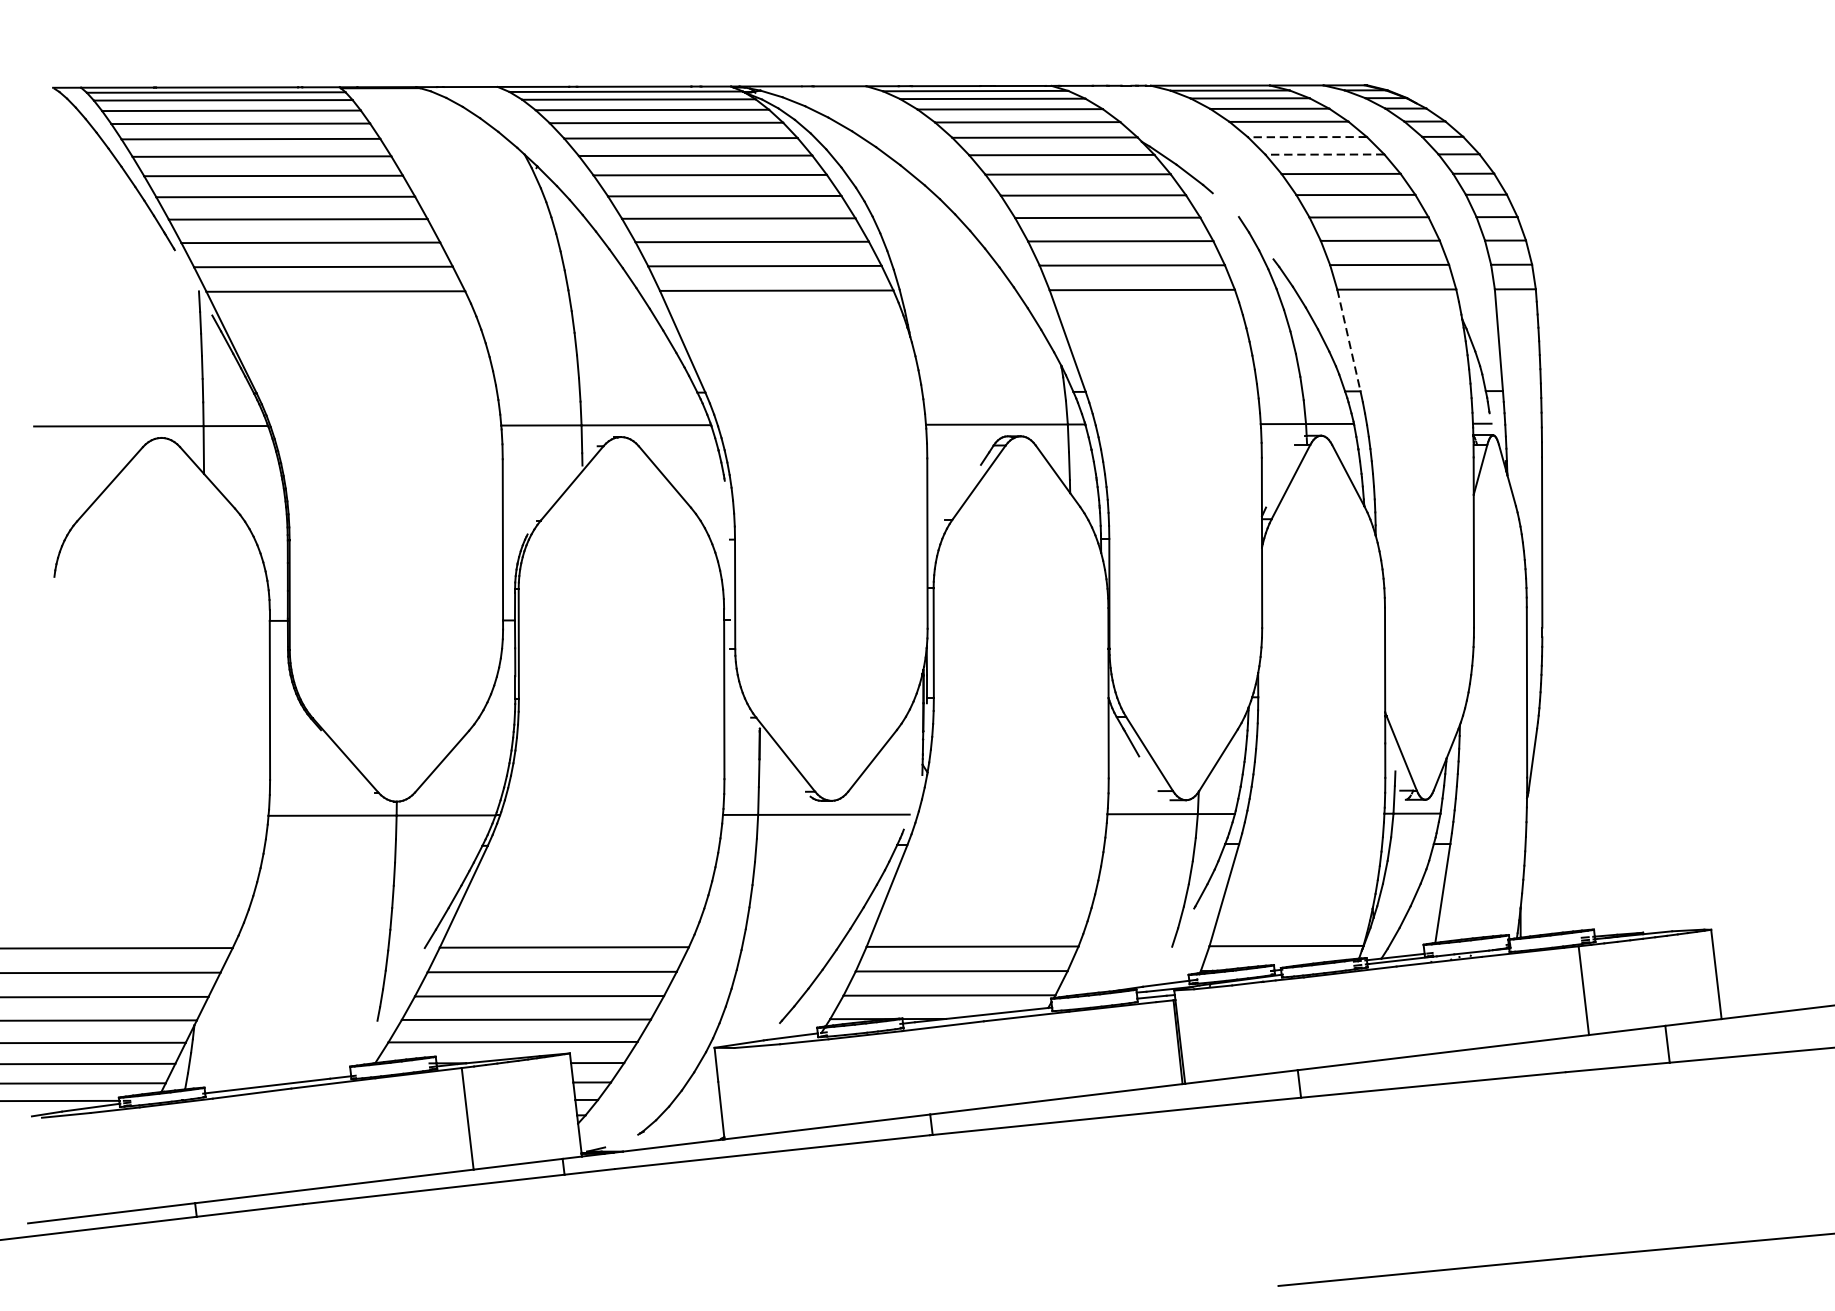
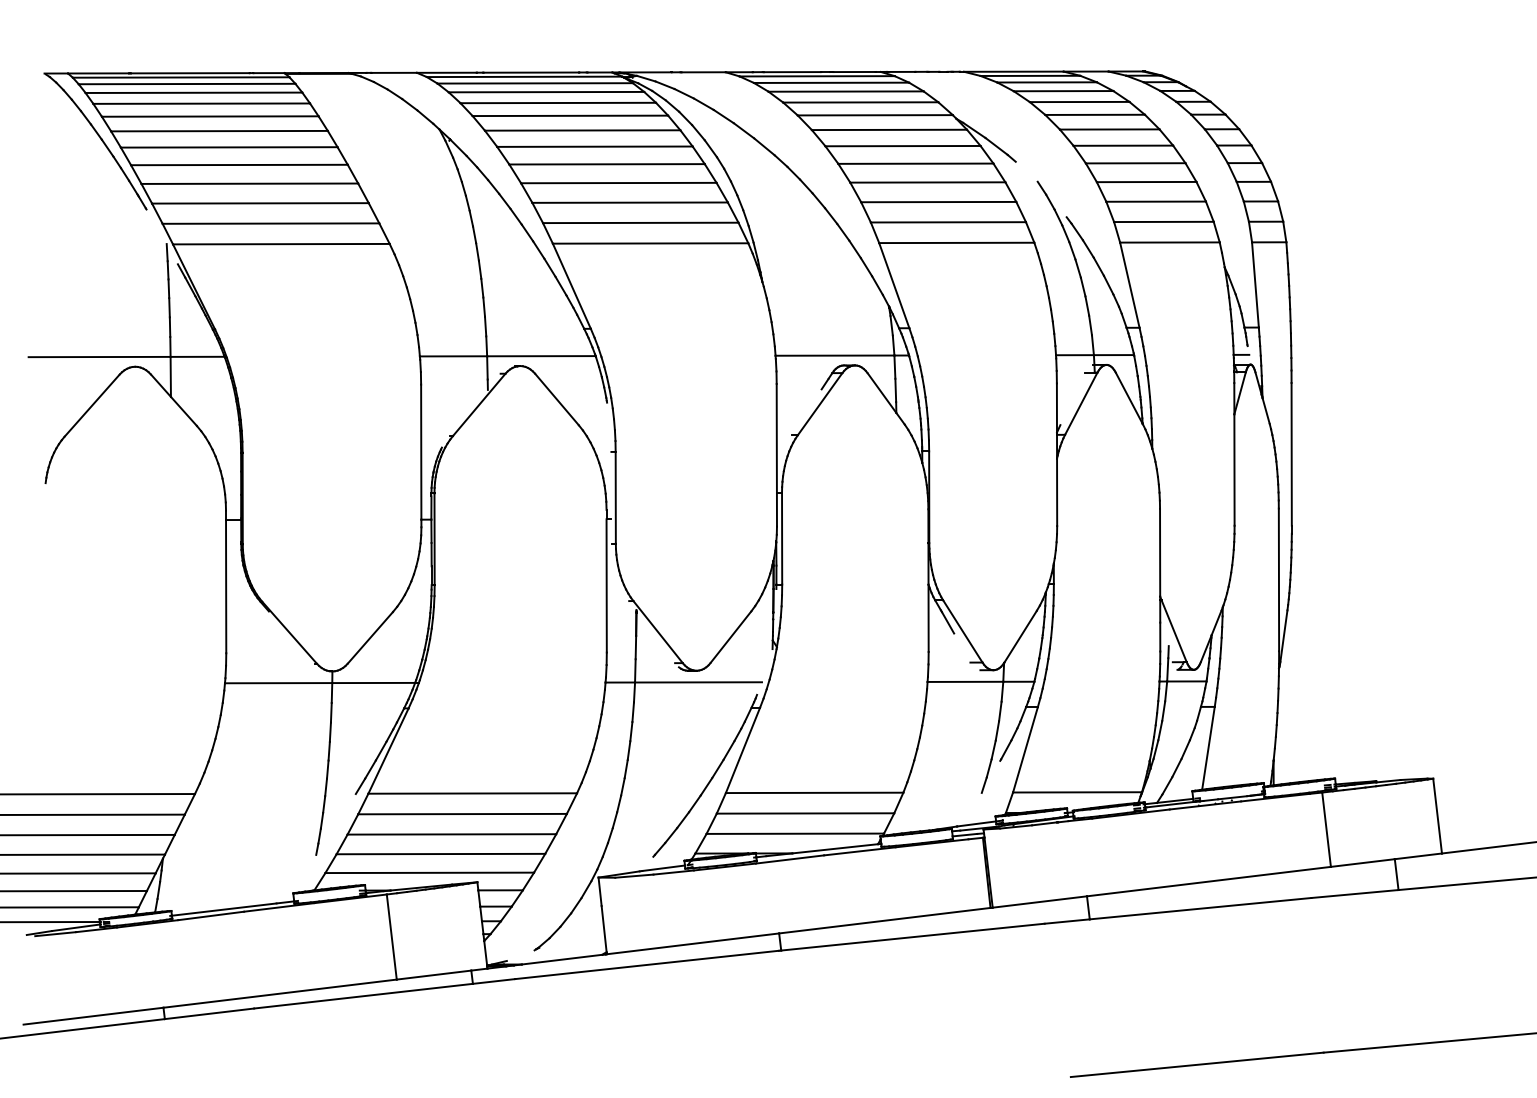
line: (1307, 136) -> (1095, 114), dashed -> solid
line: (1324, 154) -> (1109, 129), dashed -> solid
line: (1348, 340) -> (1129, 285), dashed -> solid

